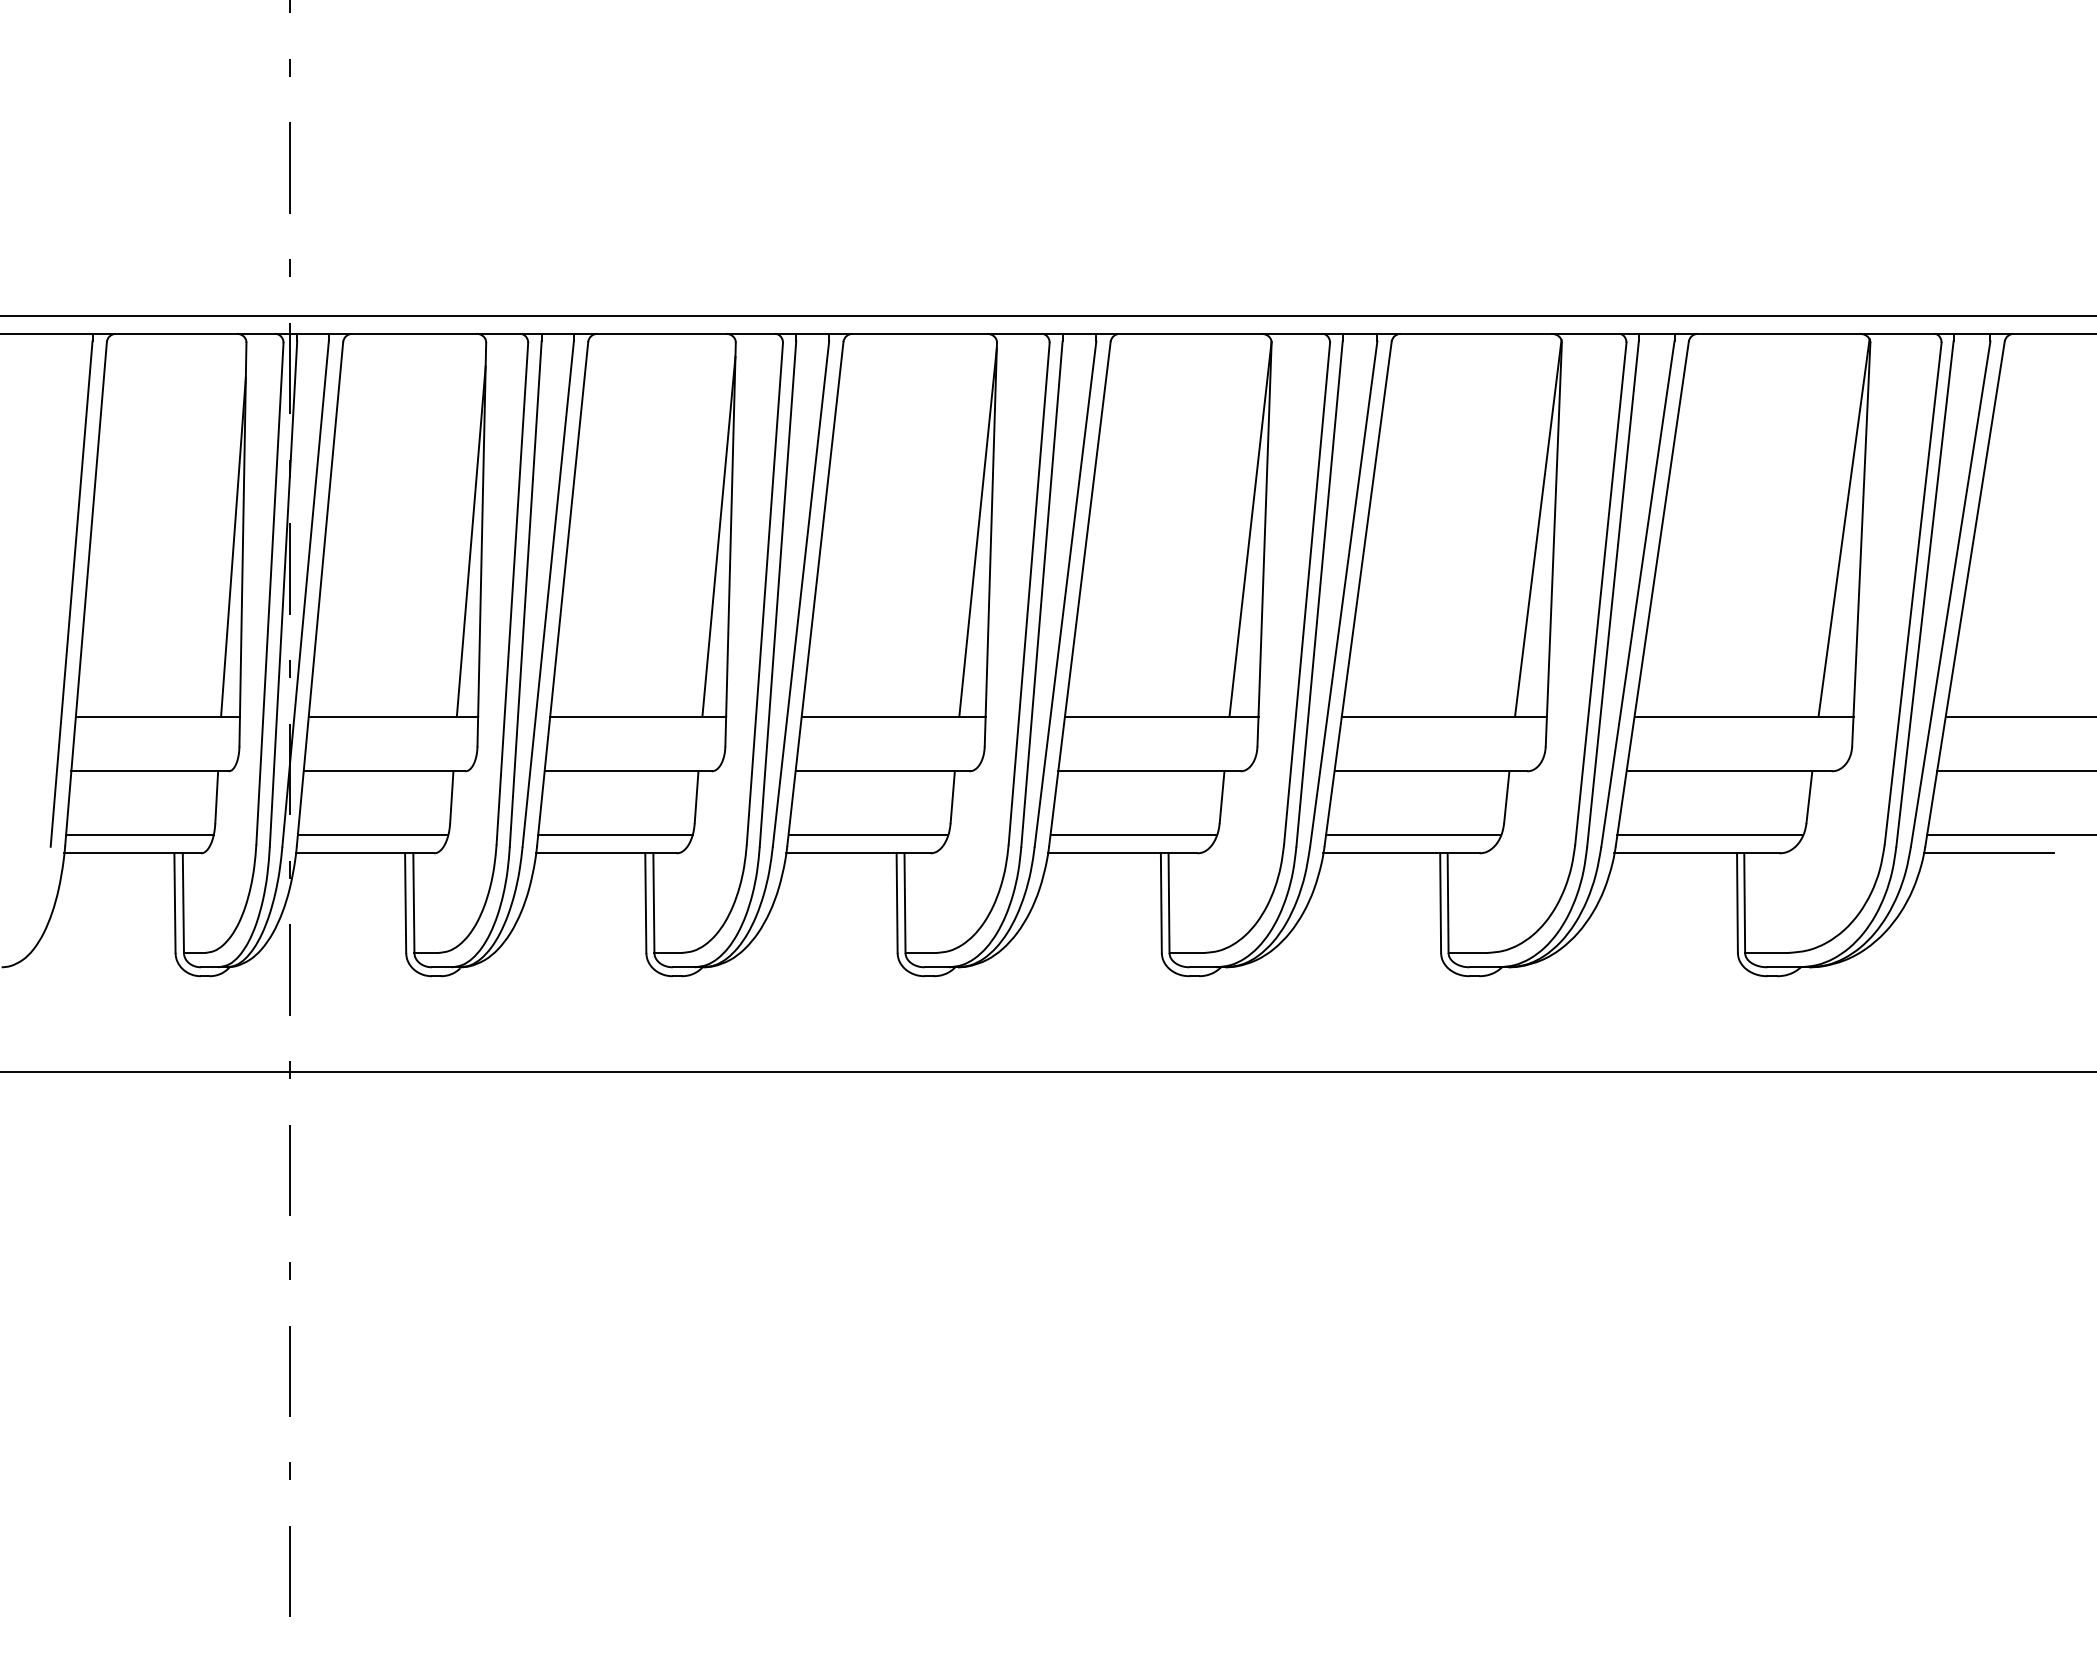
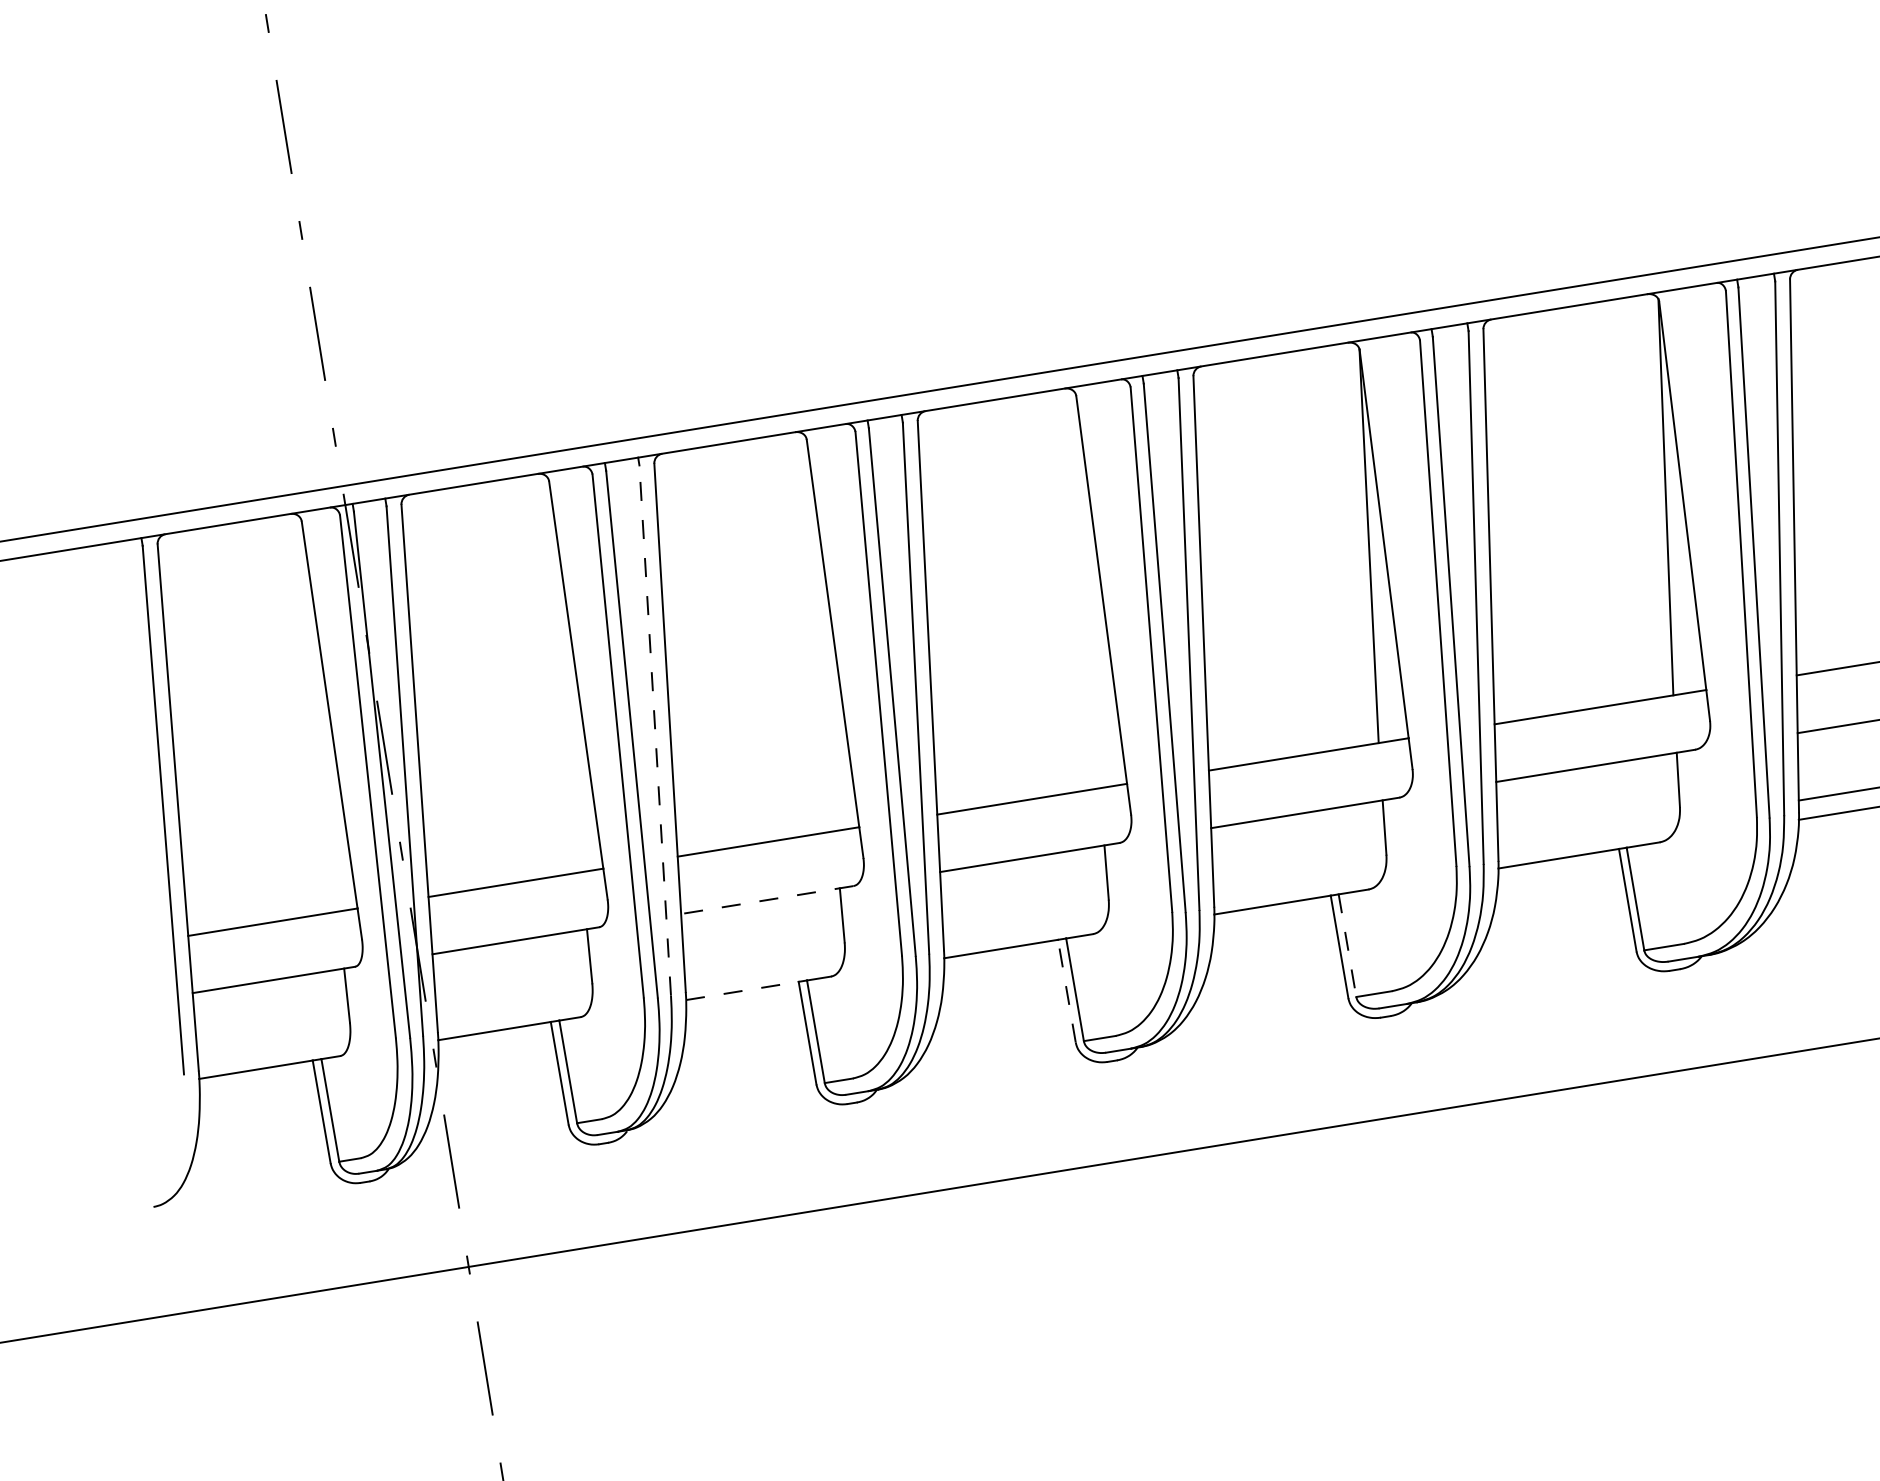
line: (977, 532) -> (1087, 595), removed
line: (718, 536) -> (821, 642), removed
line: (470, 541) -> (566, 689), removed
line: (233, 546) -> (322, 733), removed
line: (548, 593) -> (655, 729), solid -> dashed
line: (628, 771) -> (767, 900), solid -> dashed
line: (139, 835) -> (273, 1047), removed
line: (372, 835) -> (514, 1008), removed
line: (615, 835) -> (764, 968), removed
line: (868, 835) -> (1026, 926), removed
line: (1133, 835) -> (1299, 881), removed
line: (1413, 835) -> (1588, 834), removed
line: (590, 853) -> (742, 991), solid -> dashed
line: (897, 903) -> (1067, 991), solid -> dashed
line: (1169, 903) -> (1348, 945), solid -> dashed

